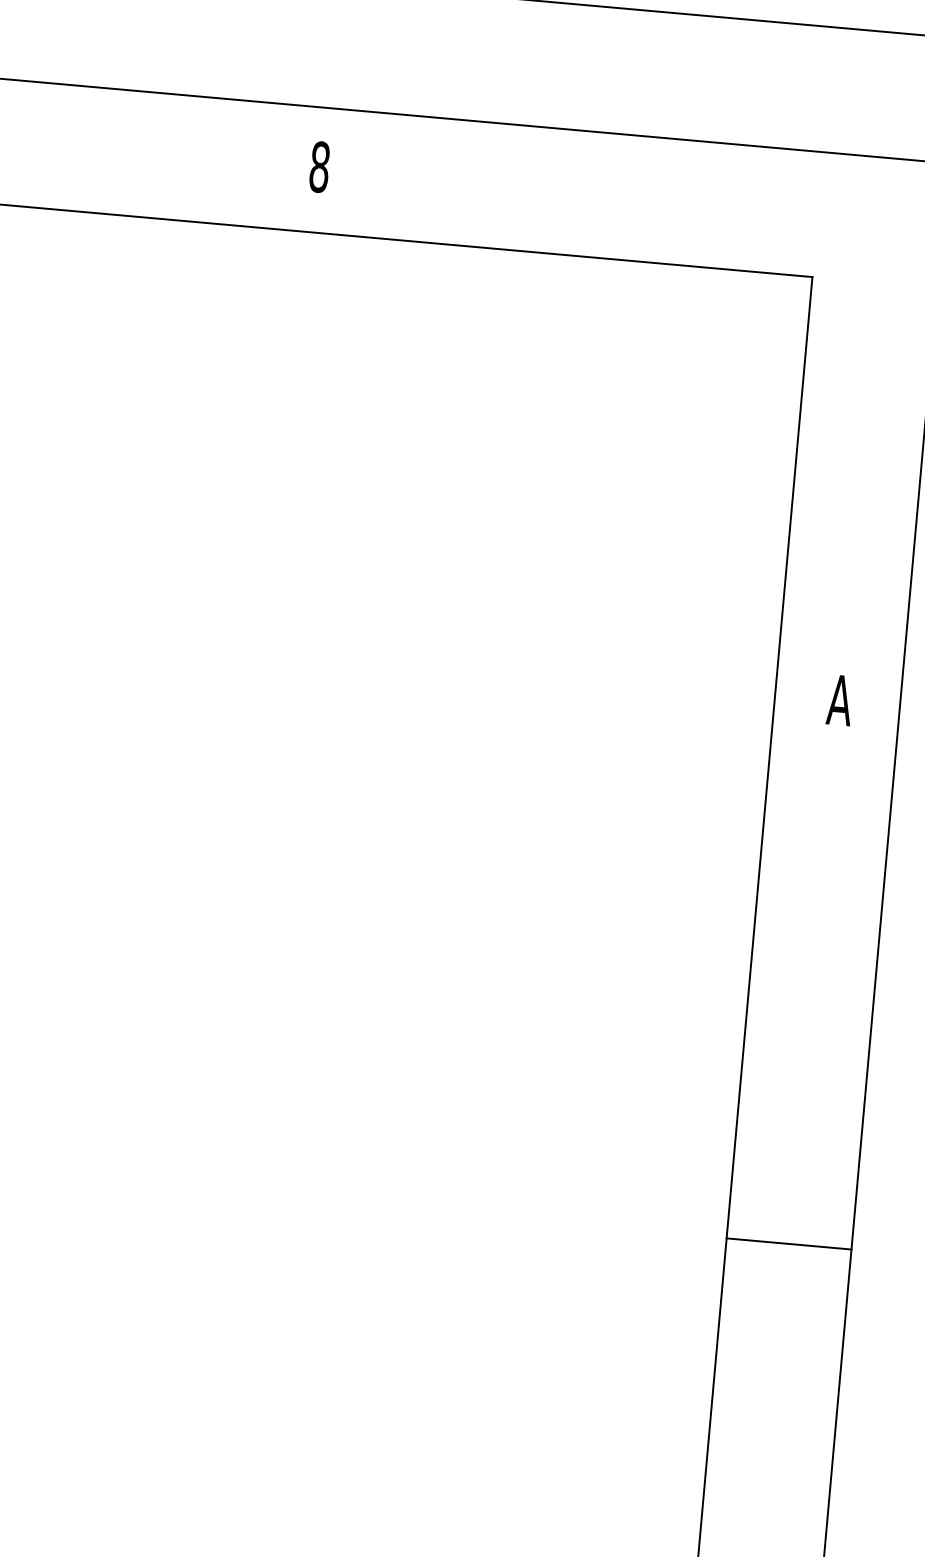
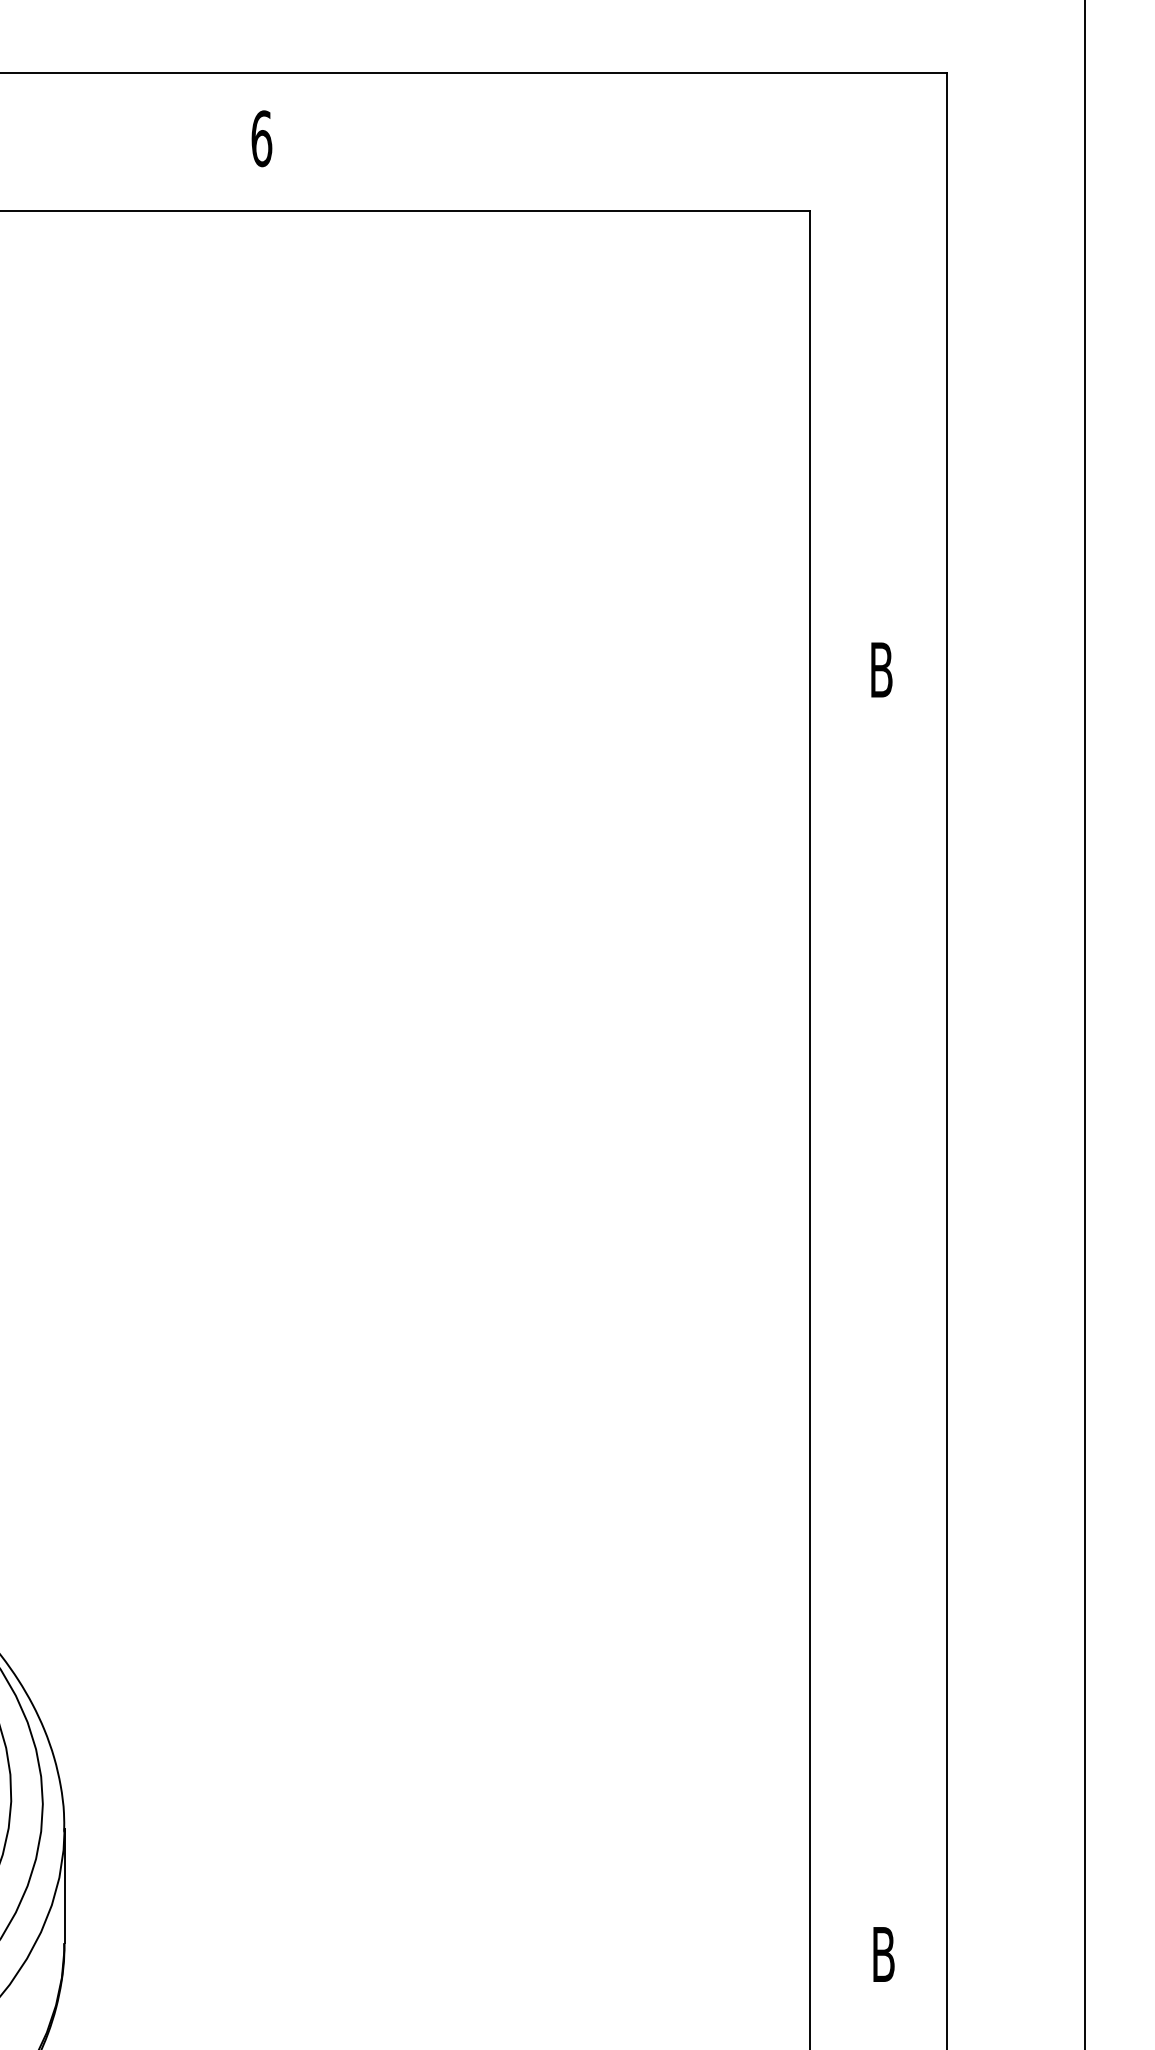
text: (319, 166) -> (261, 138), 8 -> 6
text: (839, 699) -> (880, 669), A -> B
line: (788, 1244) -> (878, 1268), removed

